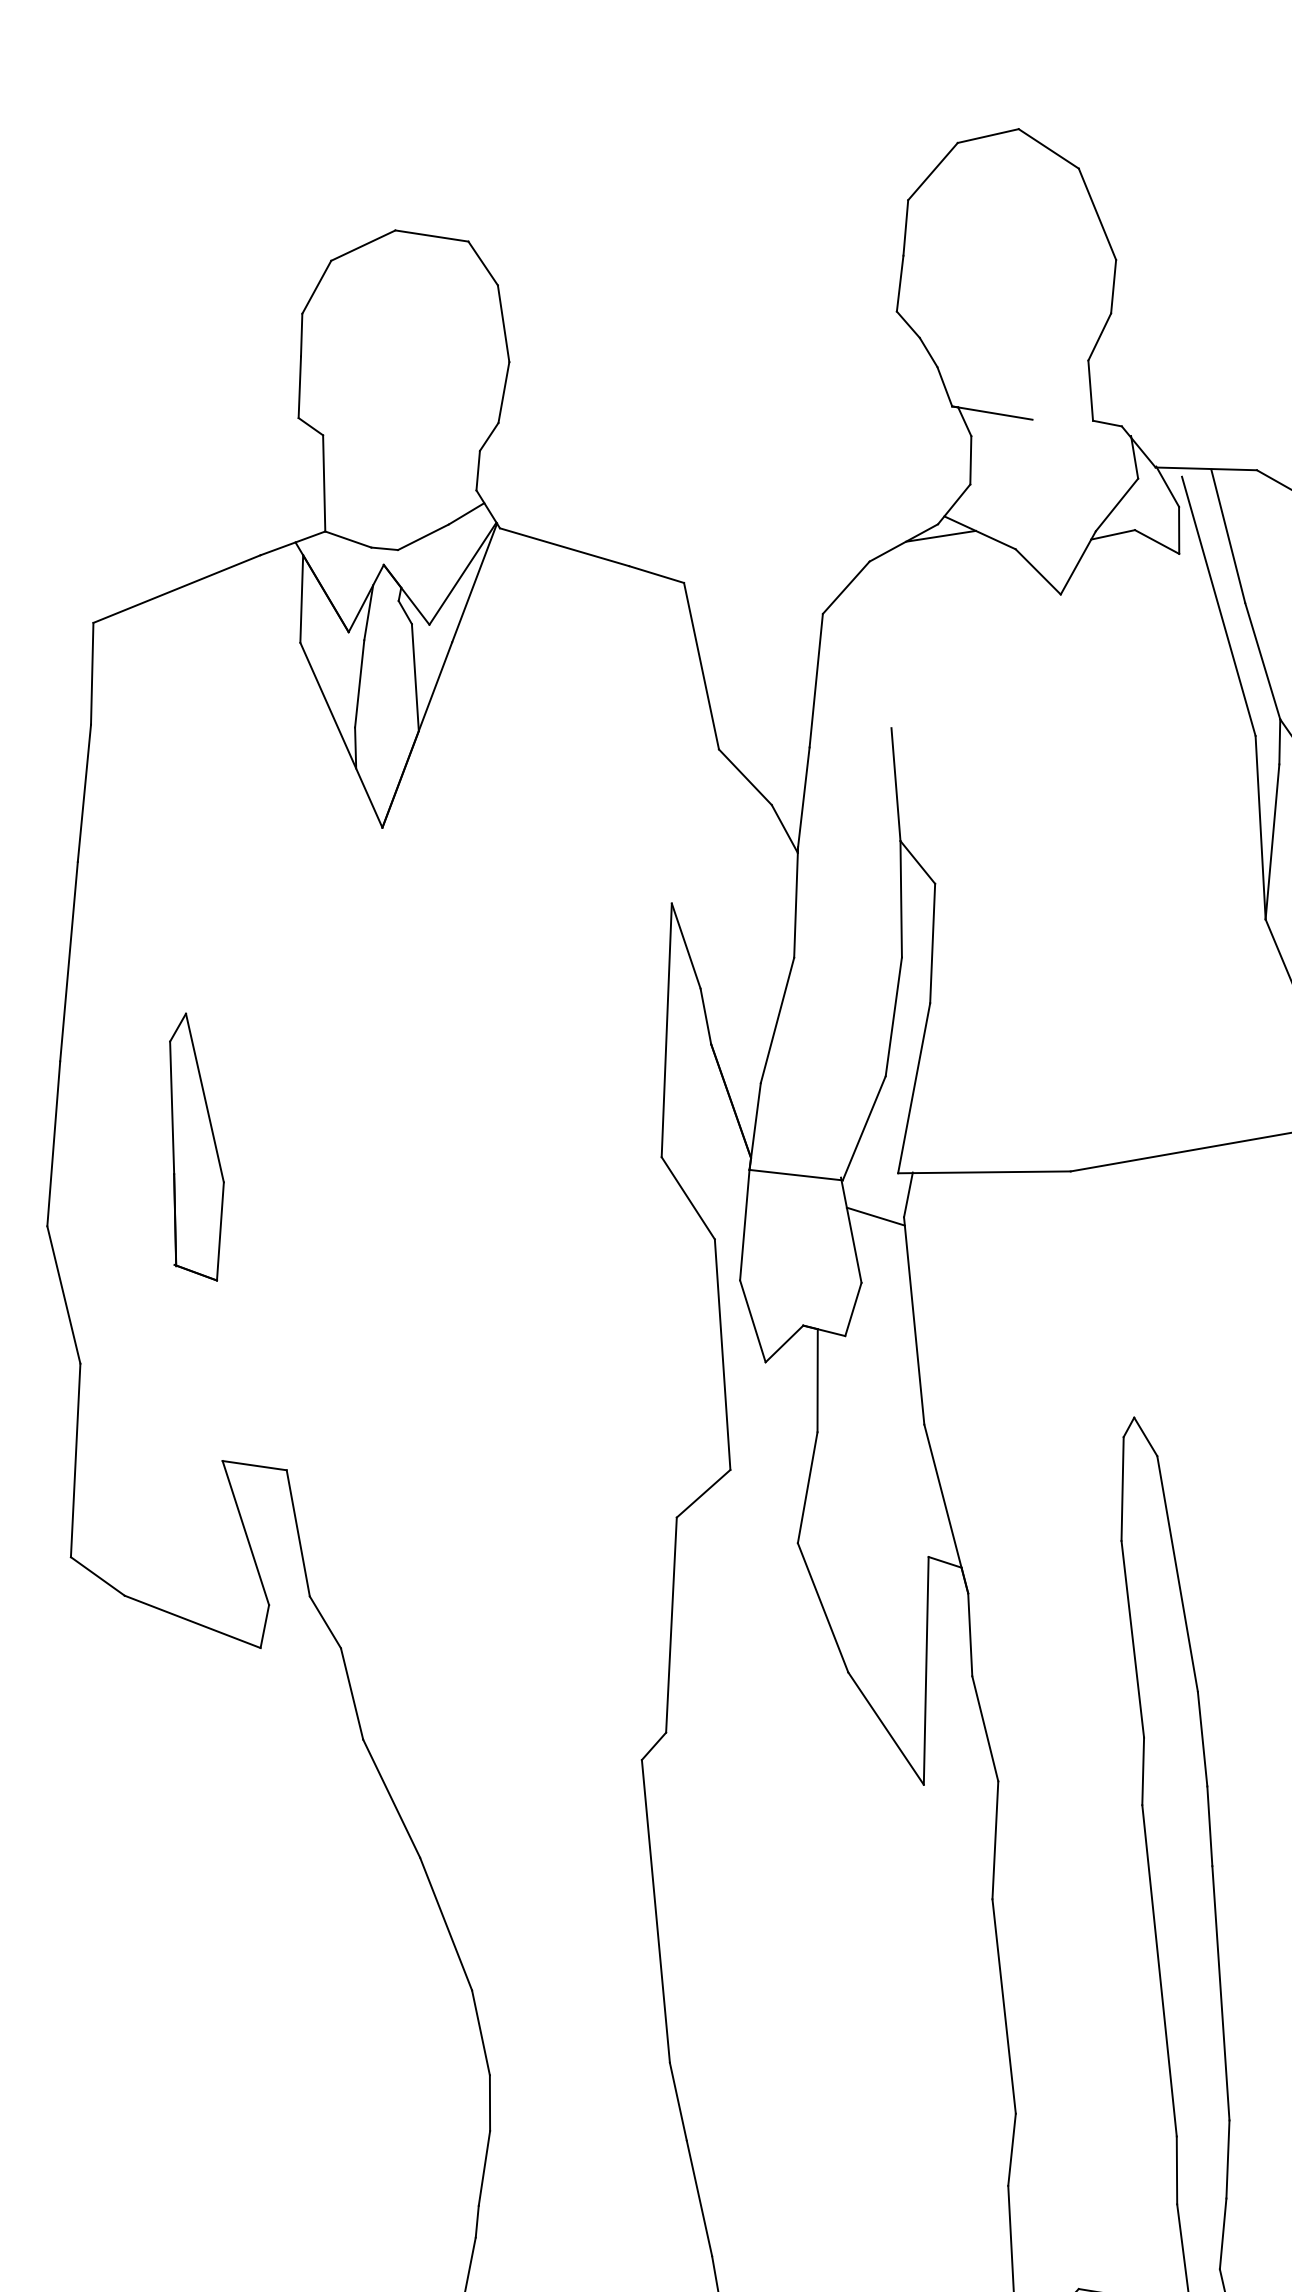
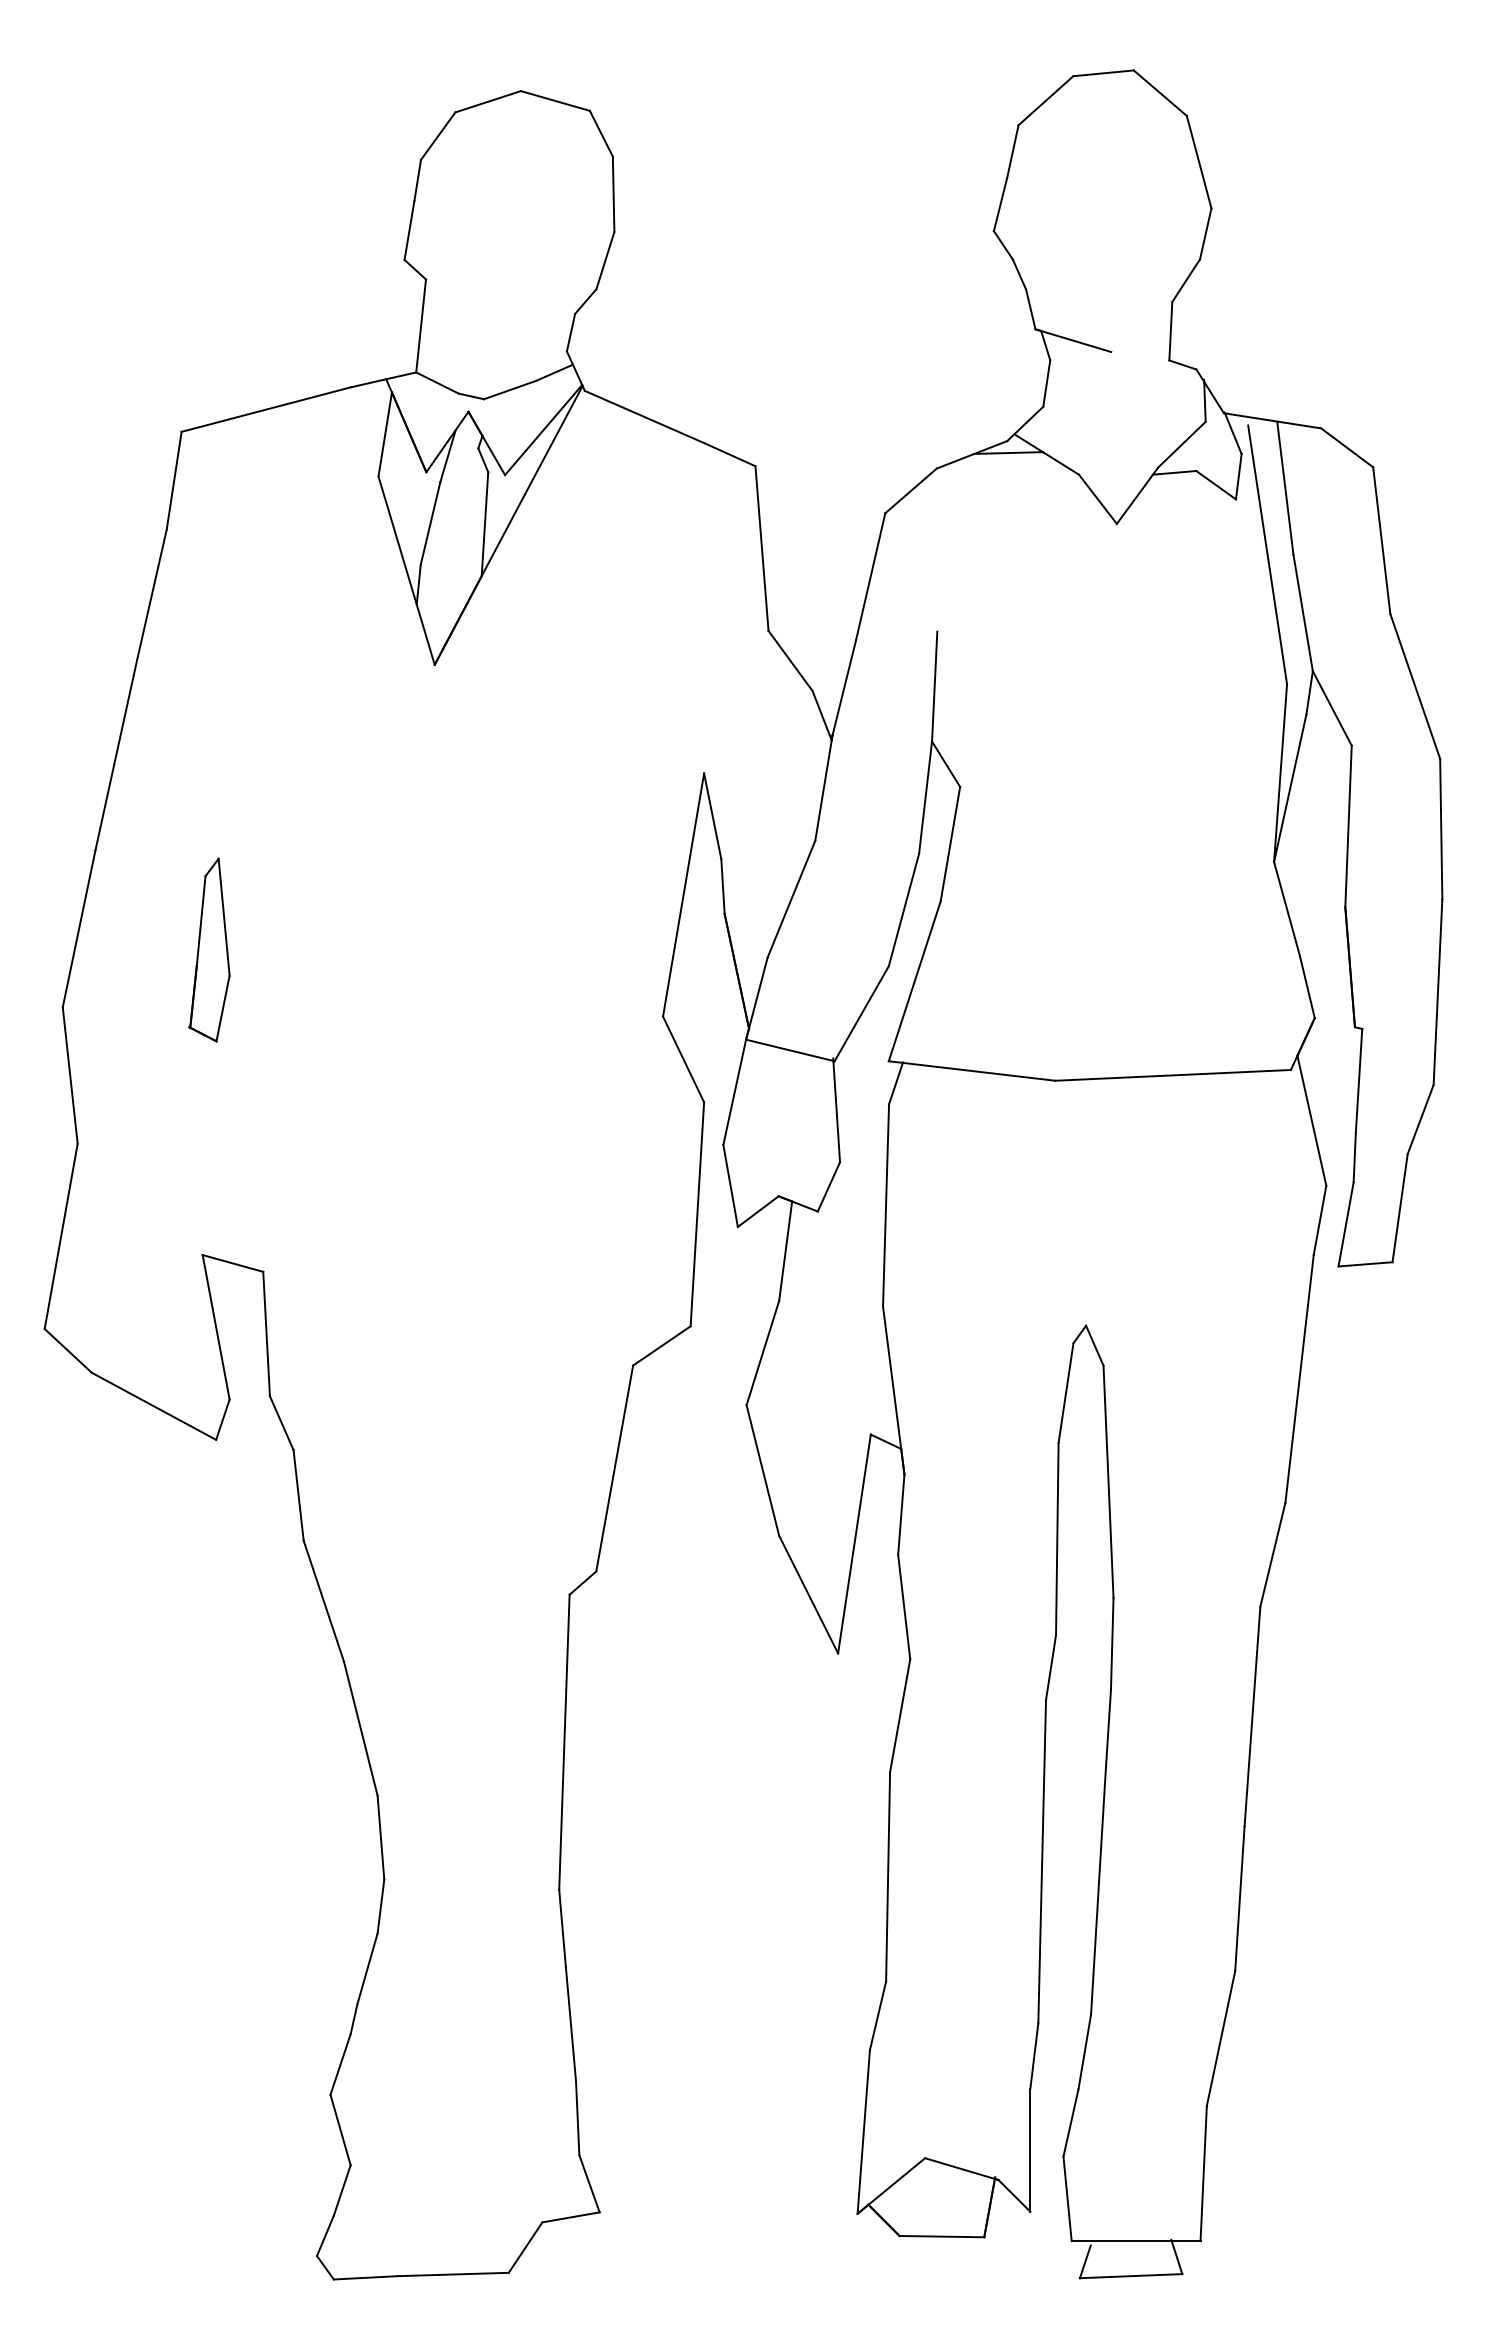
part: (189, 1148) -> (209, 949), size x0.7
line: (875, 1216) -> (861, 1100), removed

